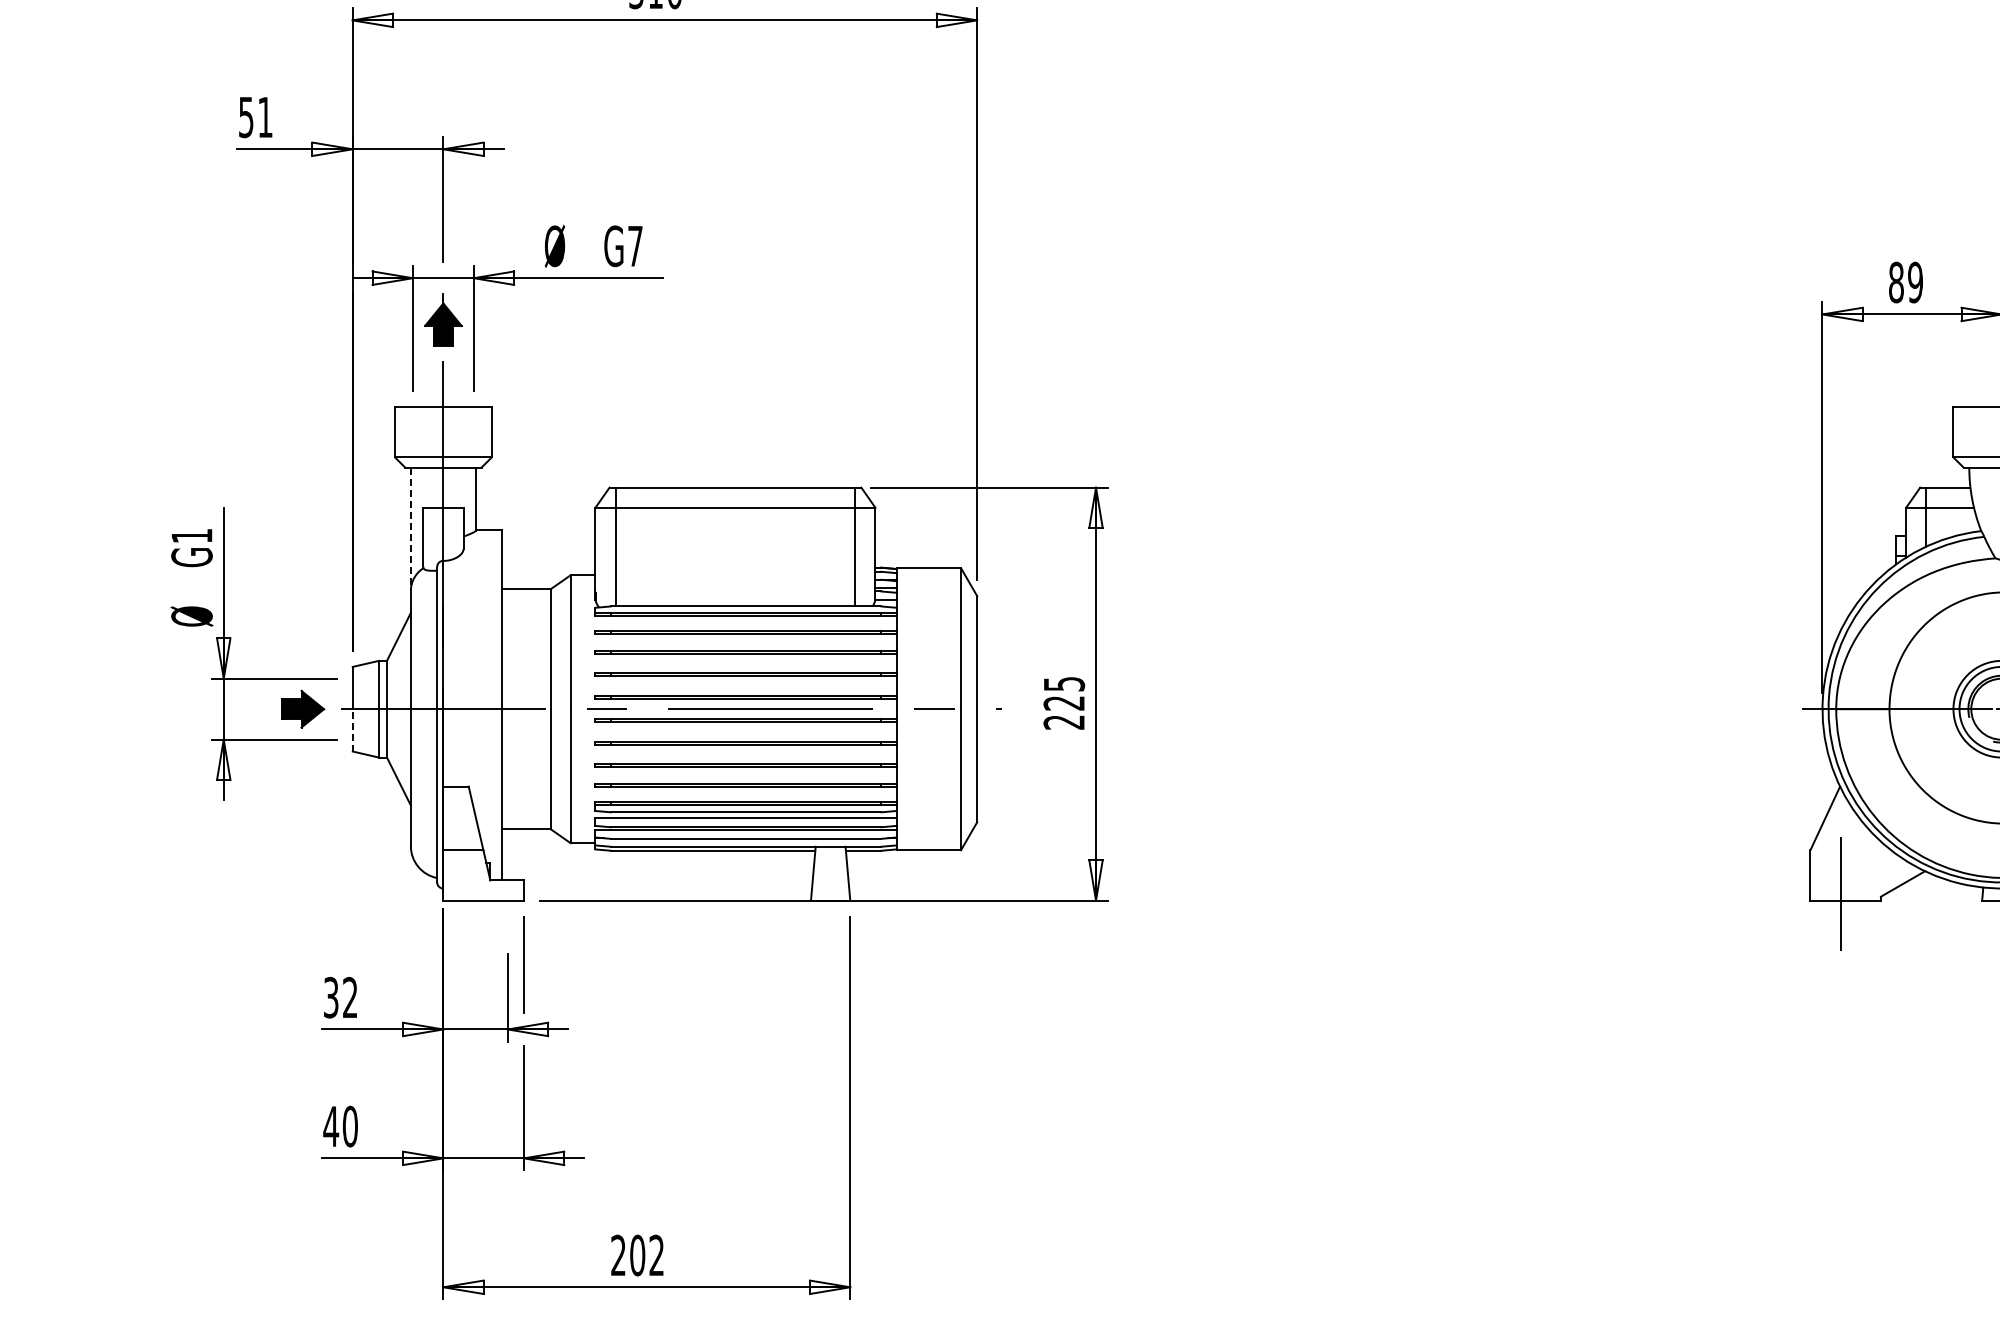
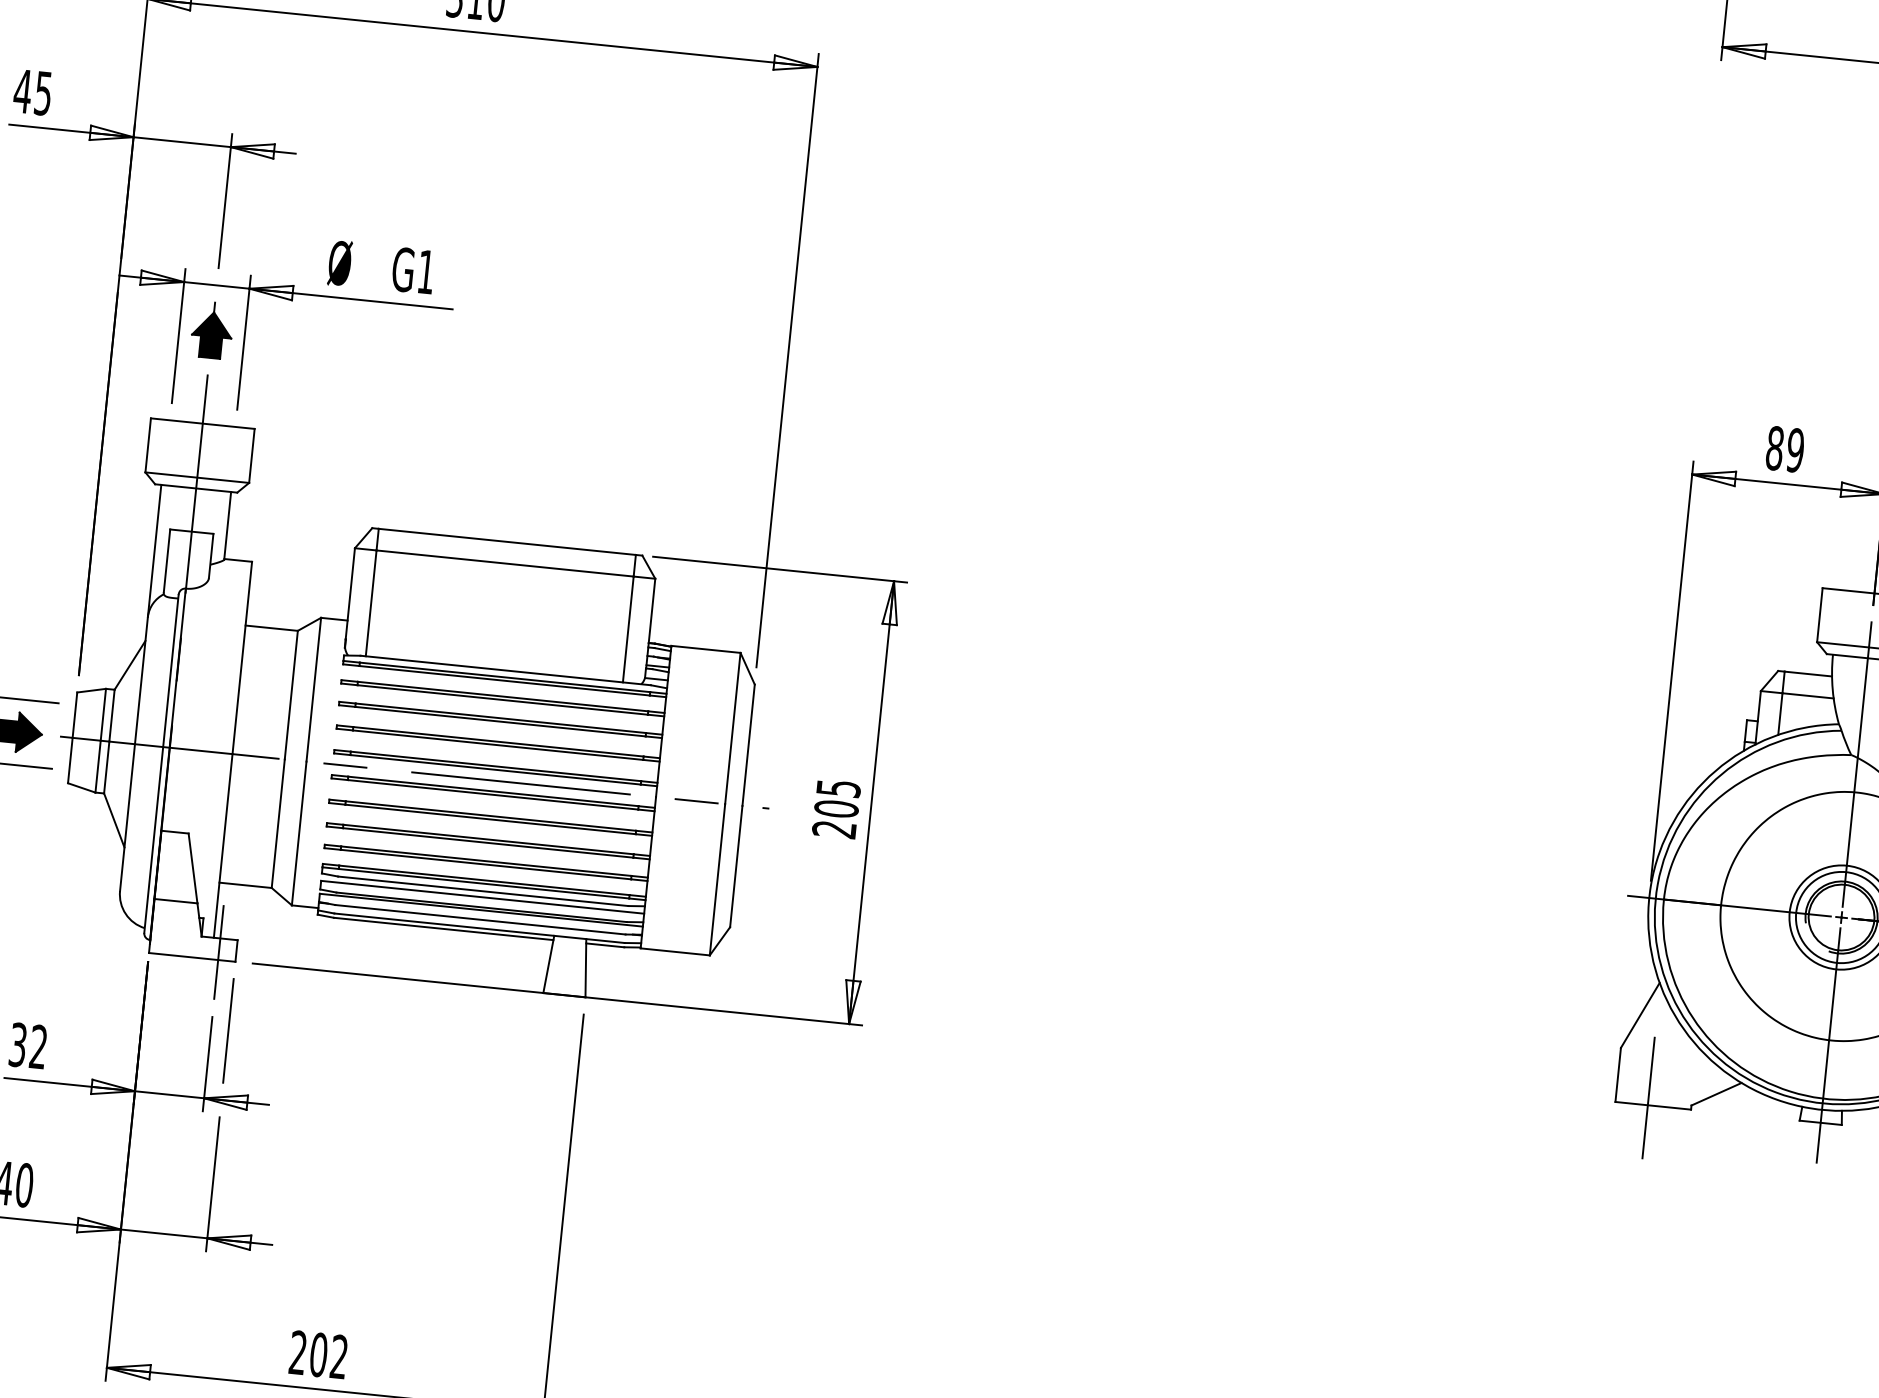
text: (255, 117) -> (32, 92), 51 -> 45
text: (635, 246) -> (426, 272), G7 -> G1
line: (410, 529) -> (154, 551), dashed -> solid
text: (1064, 702) -> (836, 808), 225 -> 205
line: (352, 729) -> (70, 759), dashed -> solid
line: (507, 893) -> (218, 952), added

